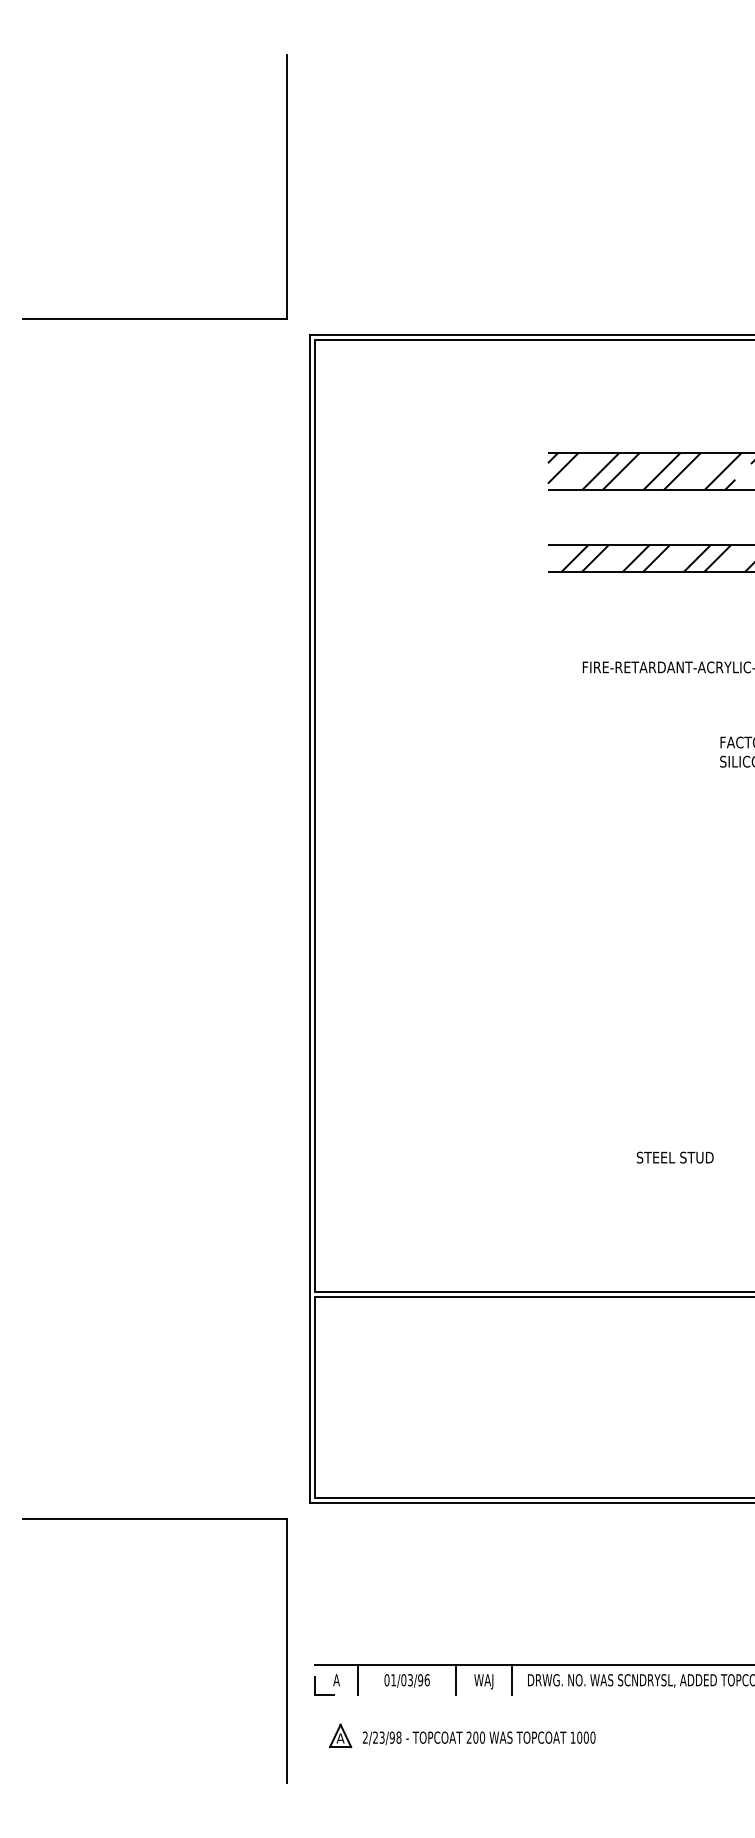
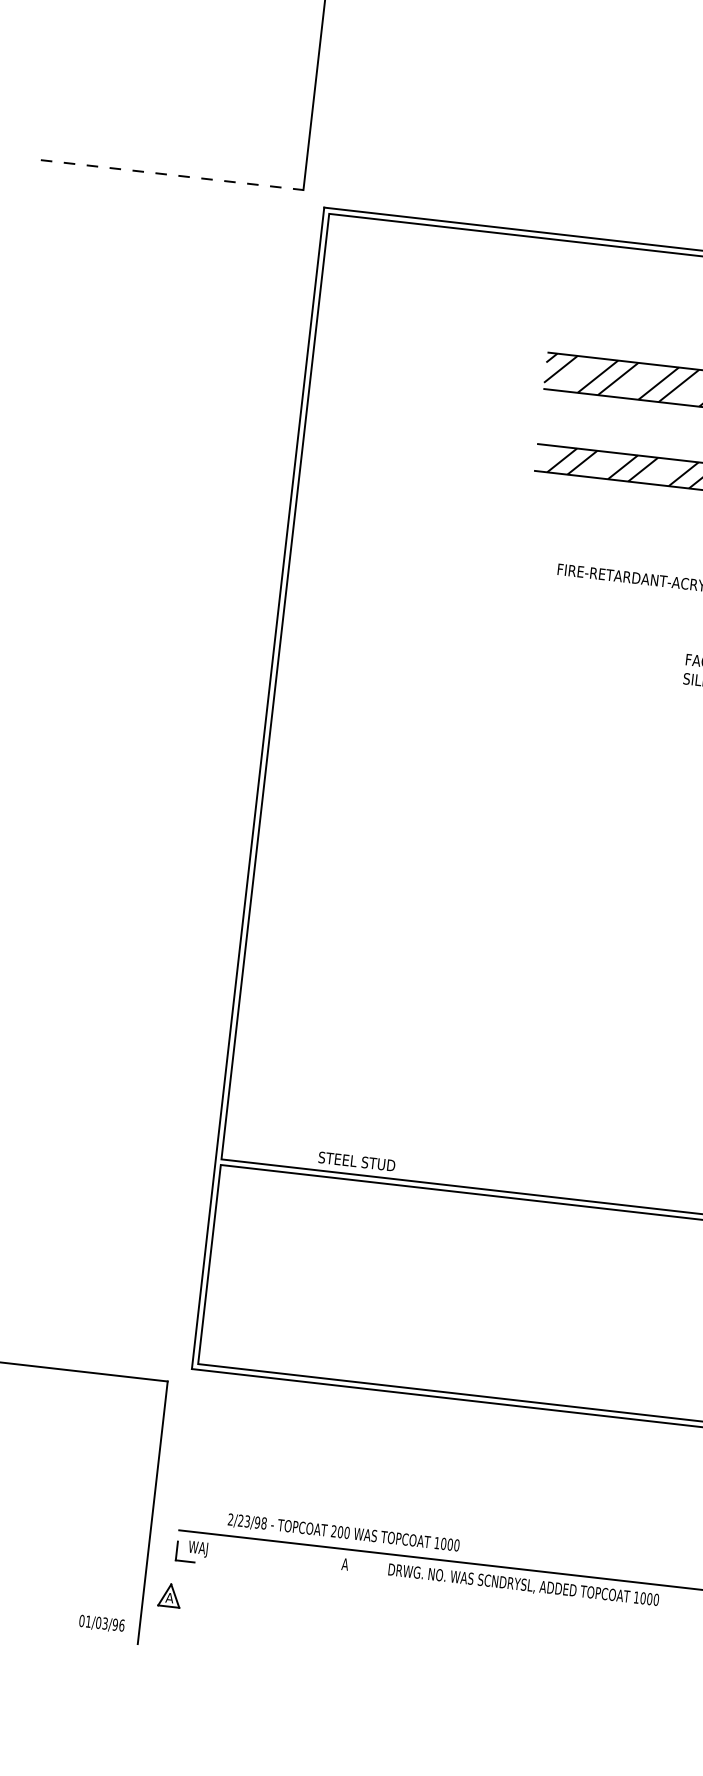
line: (155, 319) -> (172, 175), solid -> dashed
text: (674, 1157) -> (356, 1161), moved
line: (357, 1680) -> (219, 1550), removed
text: (406, 1680) -> (101, 1623), moved
line: (456, 1680) -> (317, 1561), removed
line: (511, 1680) -> (372, 1567), removed
text: (335, 1681) -> (197, 1548), A -> WAJ
text: (483, 1681) -> (344, 1565), WAJ -> A
part: (340, 1735) -> (169, 1595), moved
text: (479, 1738) -> (344, 1533), moved

